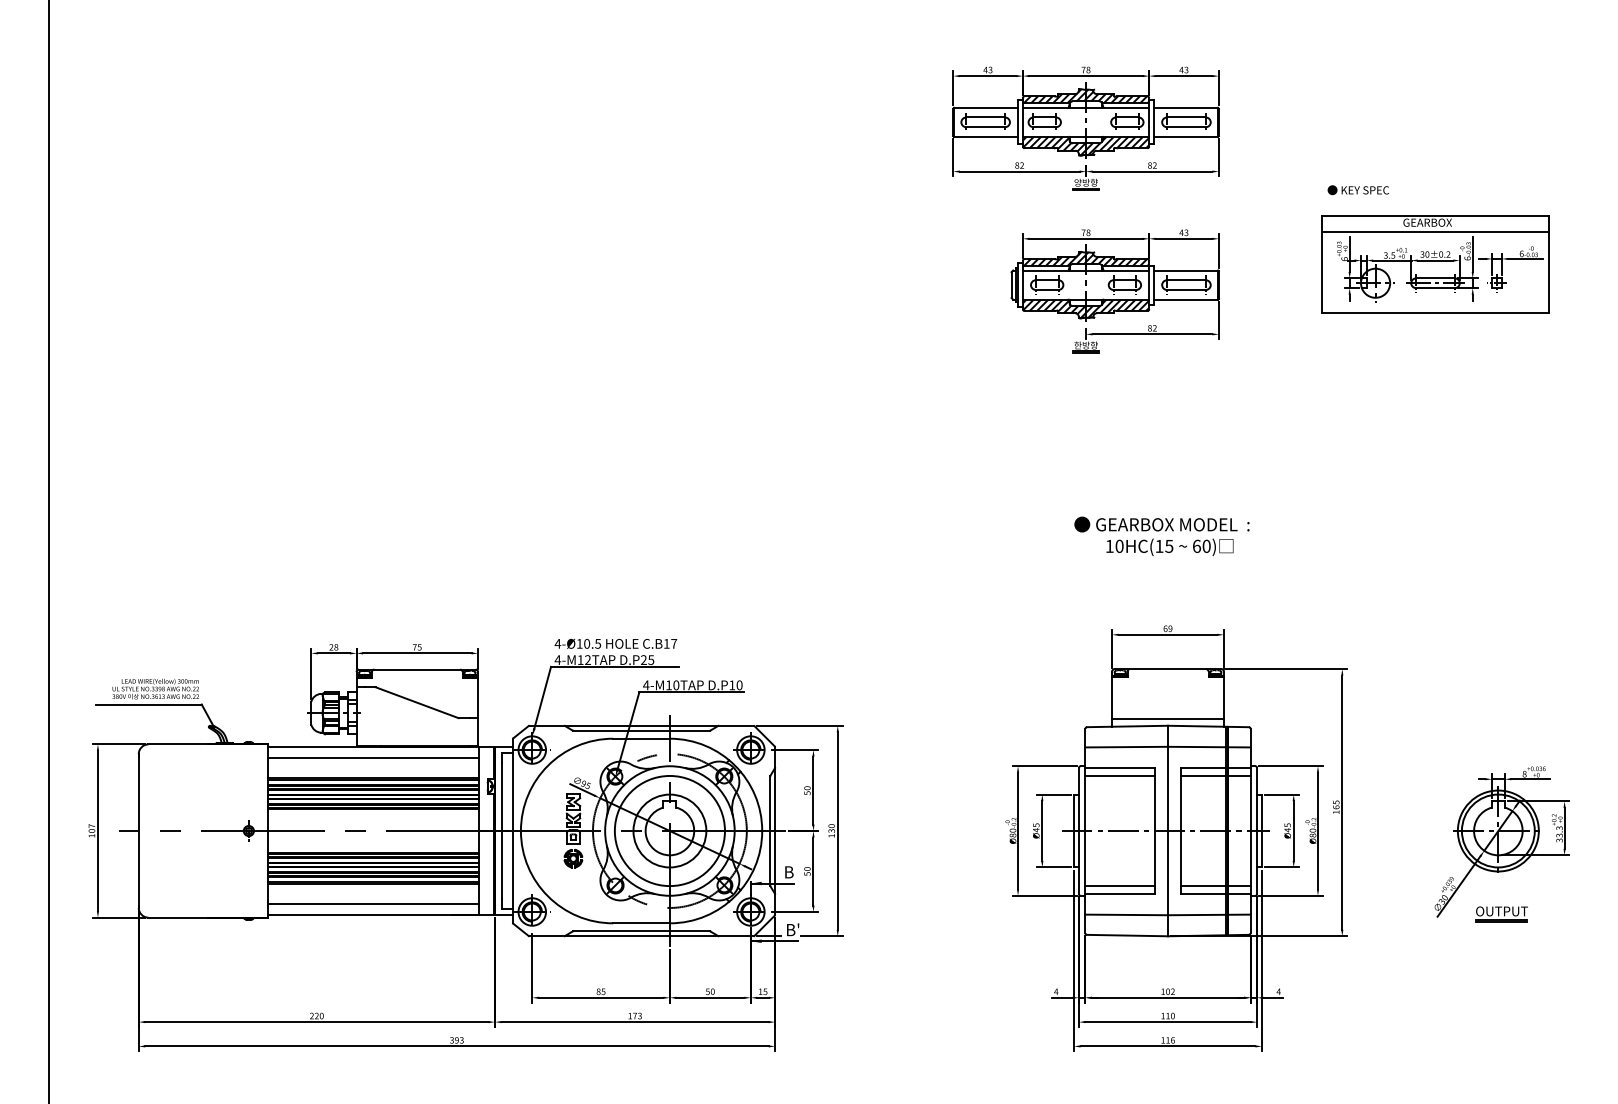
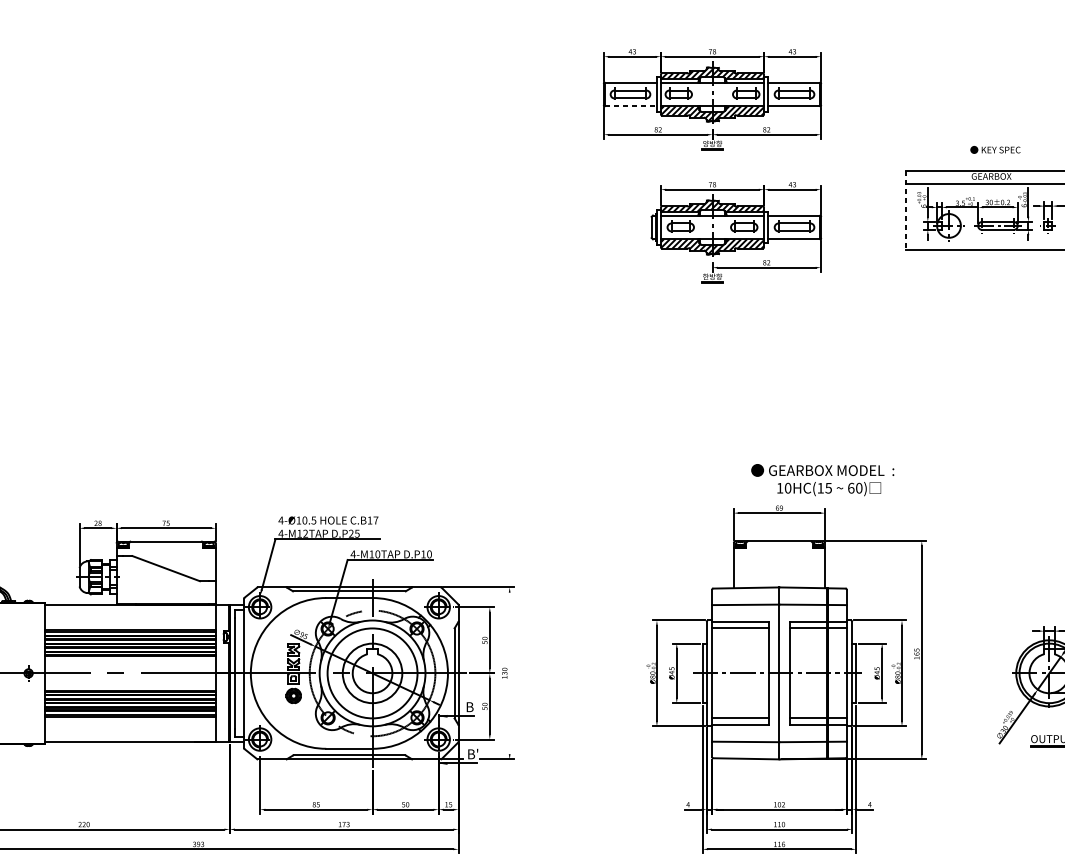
line: (986, 136) -> (631, 106), solid -> dashed
text: (1357, 190) -> (994, 150), moved
line: (1322, 264) -> (905, 210), solid -> dashed
text: (1161, 536) -> (822, 480), moved
line: (1167, 719) -> (779, 582), removed
line: (373, 757) -> (130, 613), removed
line: (837, 830) -> (509, 672), removed
line: (373, 904) -> (130, 733), removed

